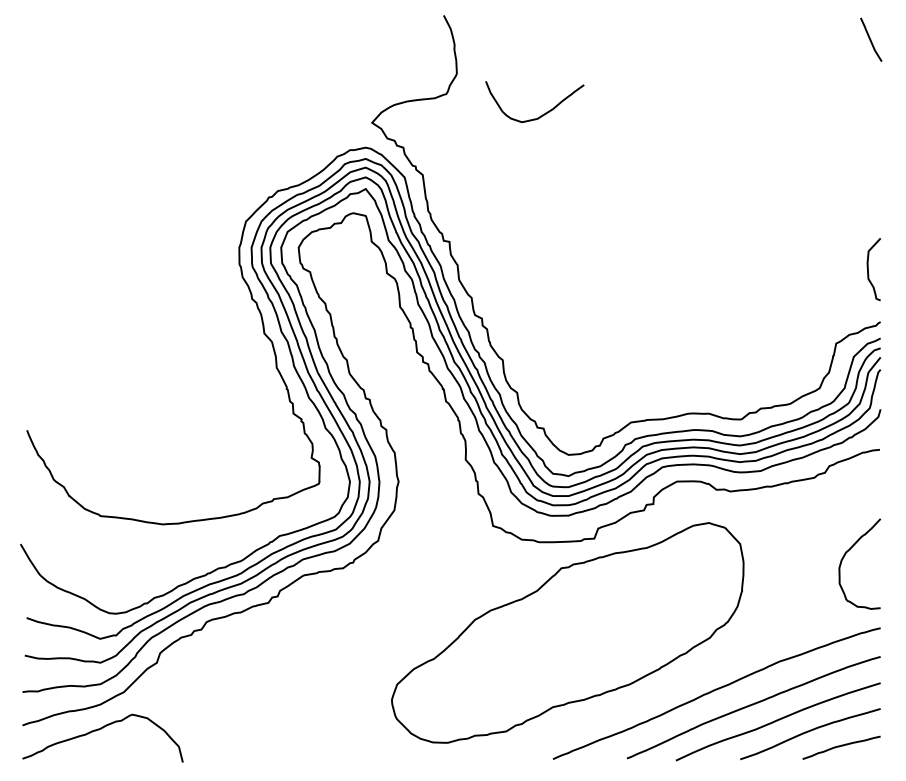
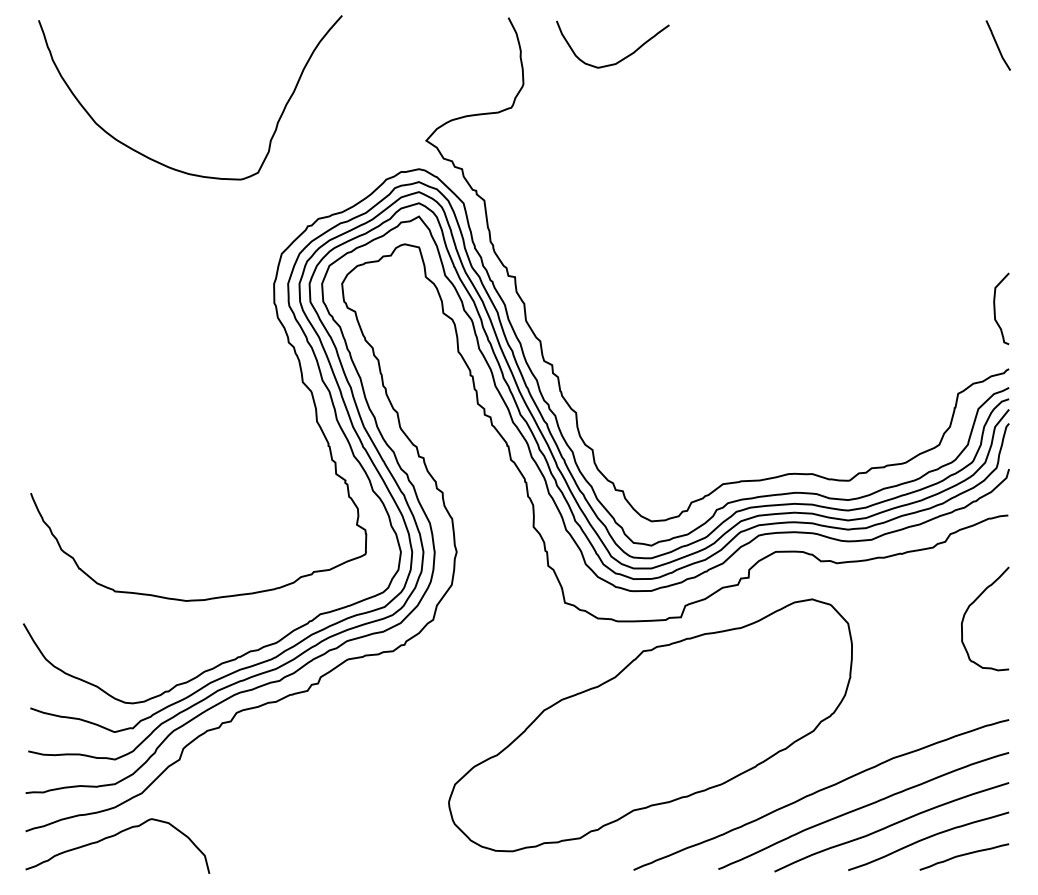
curve: (540, 115) -> (619, 60), moved
curve: (140, 141) -> (160, 162), added
curve: (846, 554) -> (969, 607), moved

